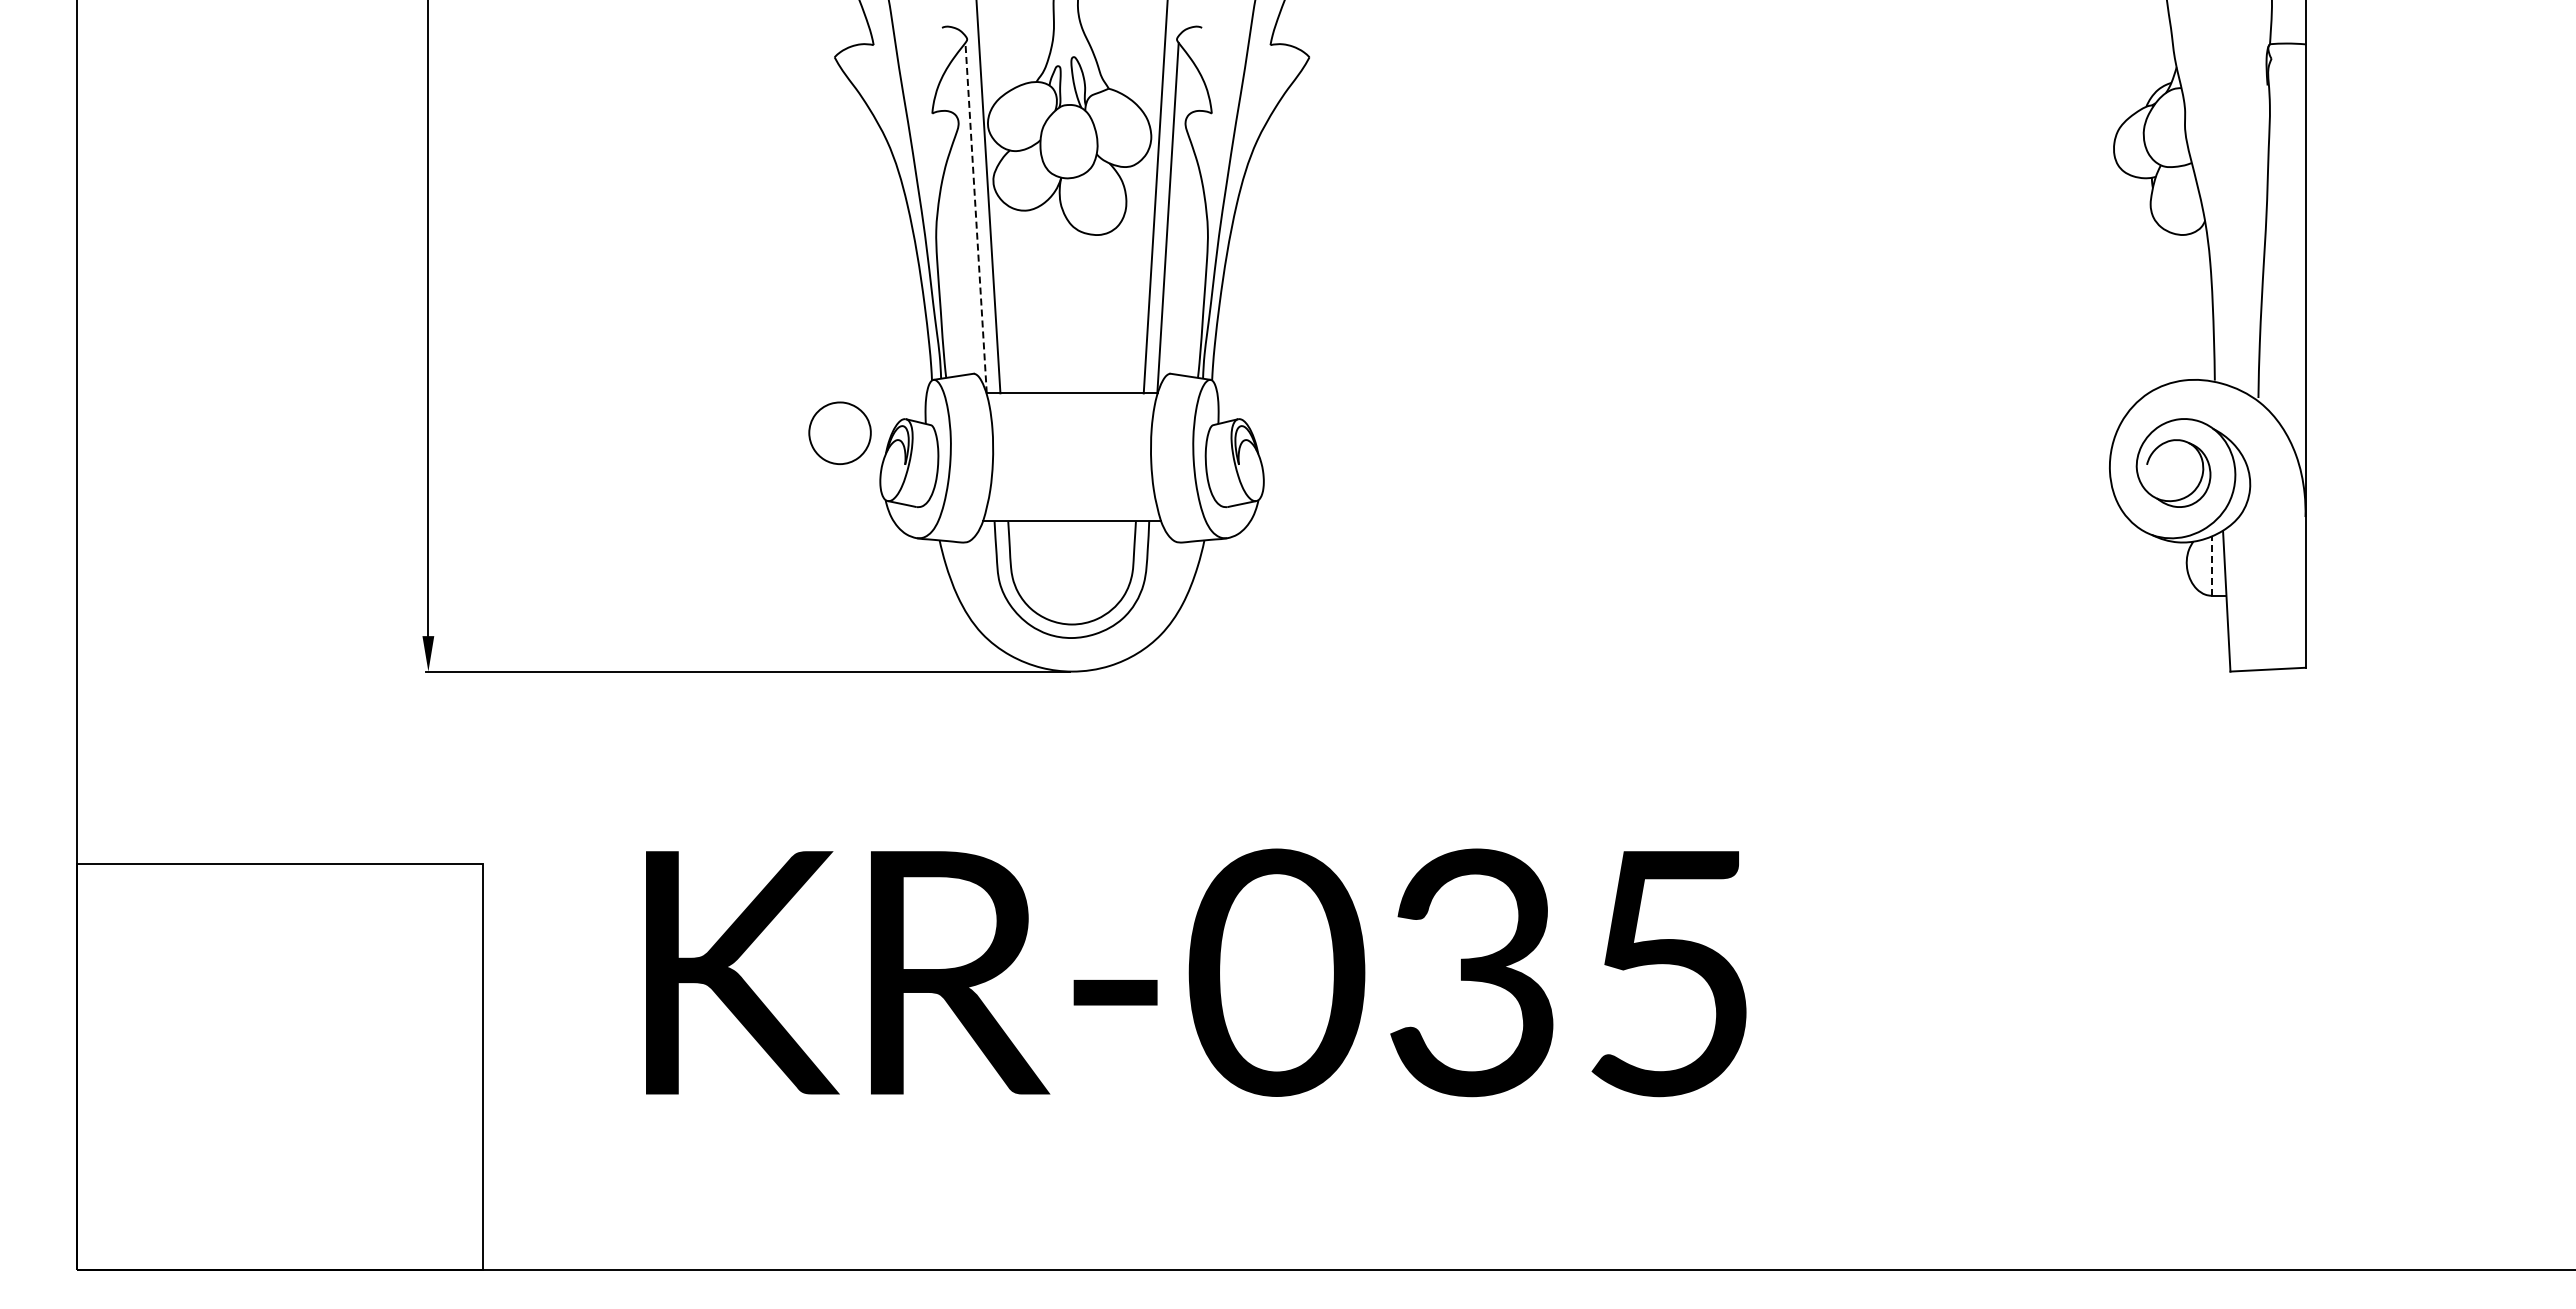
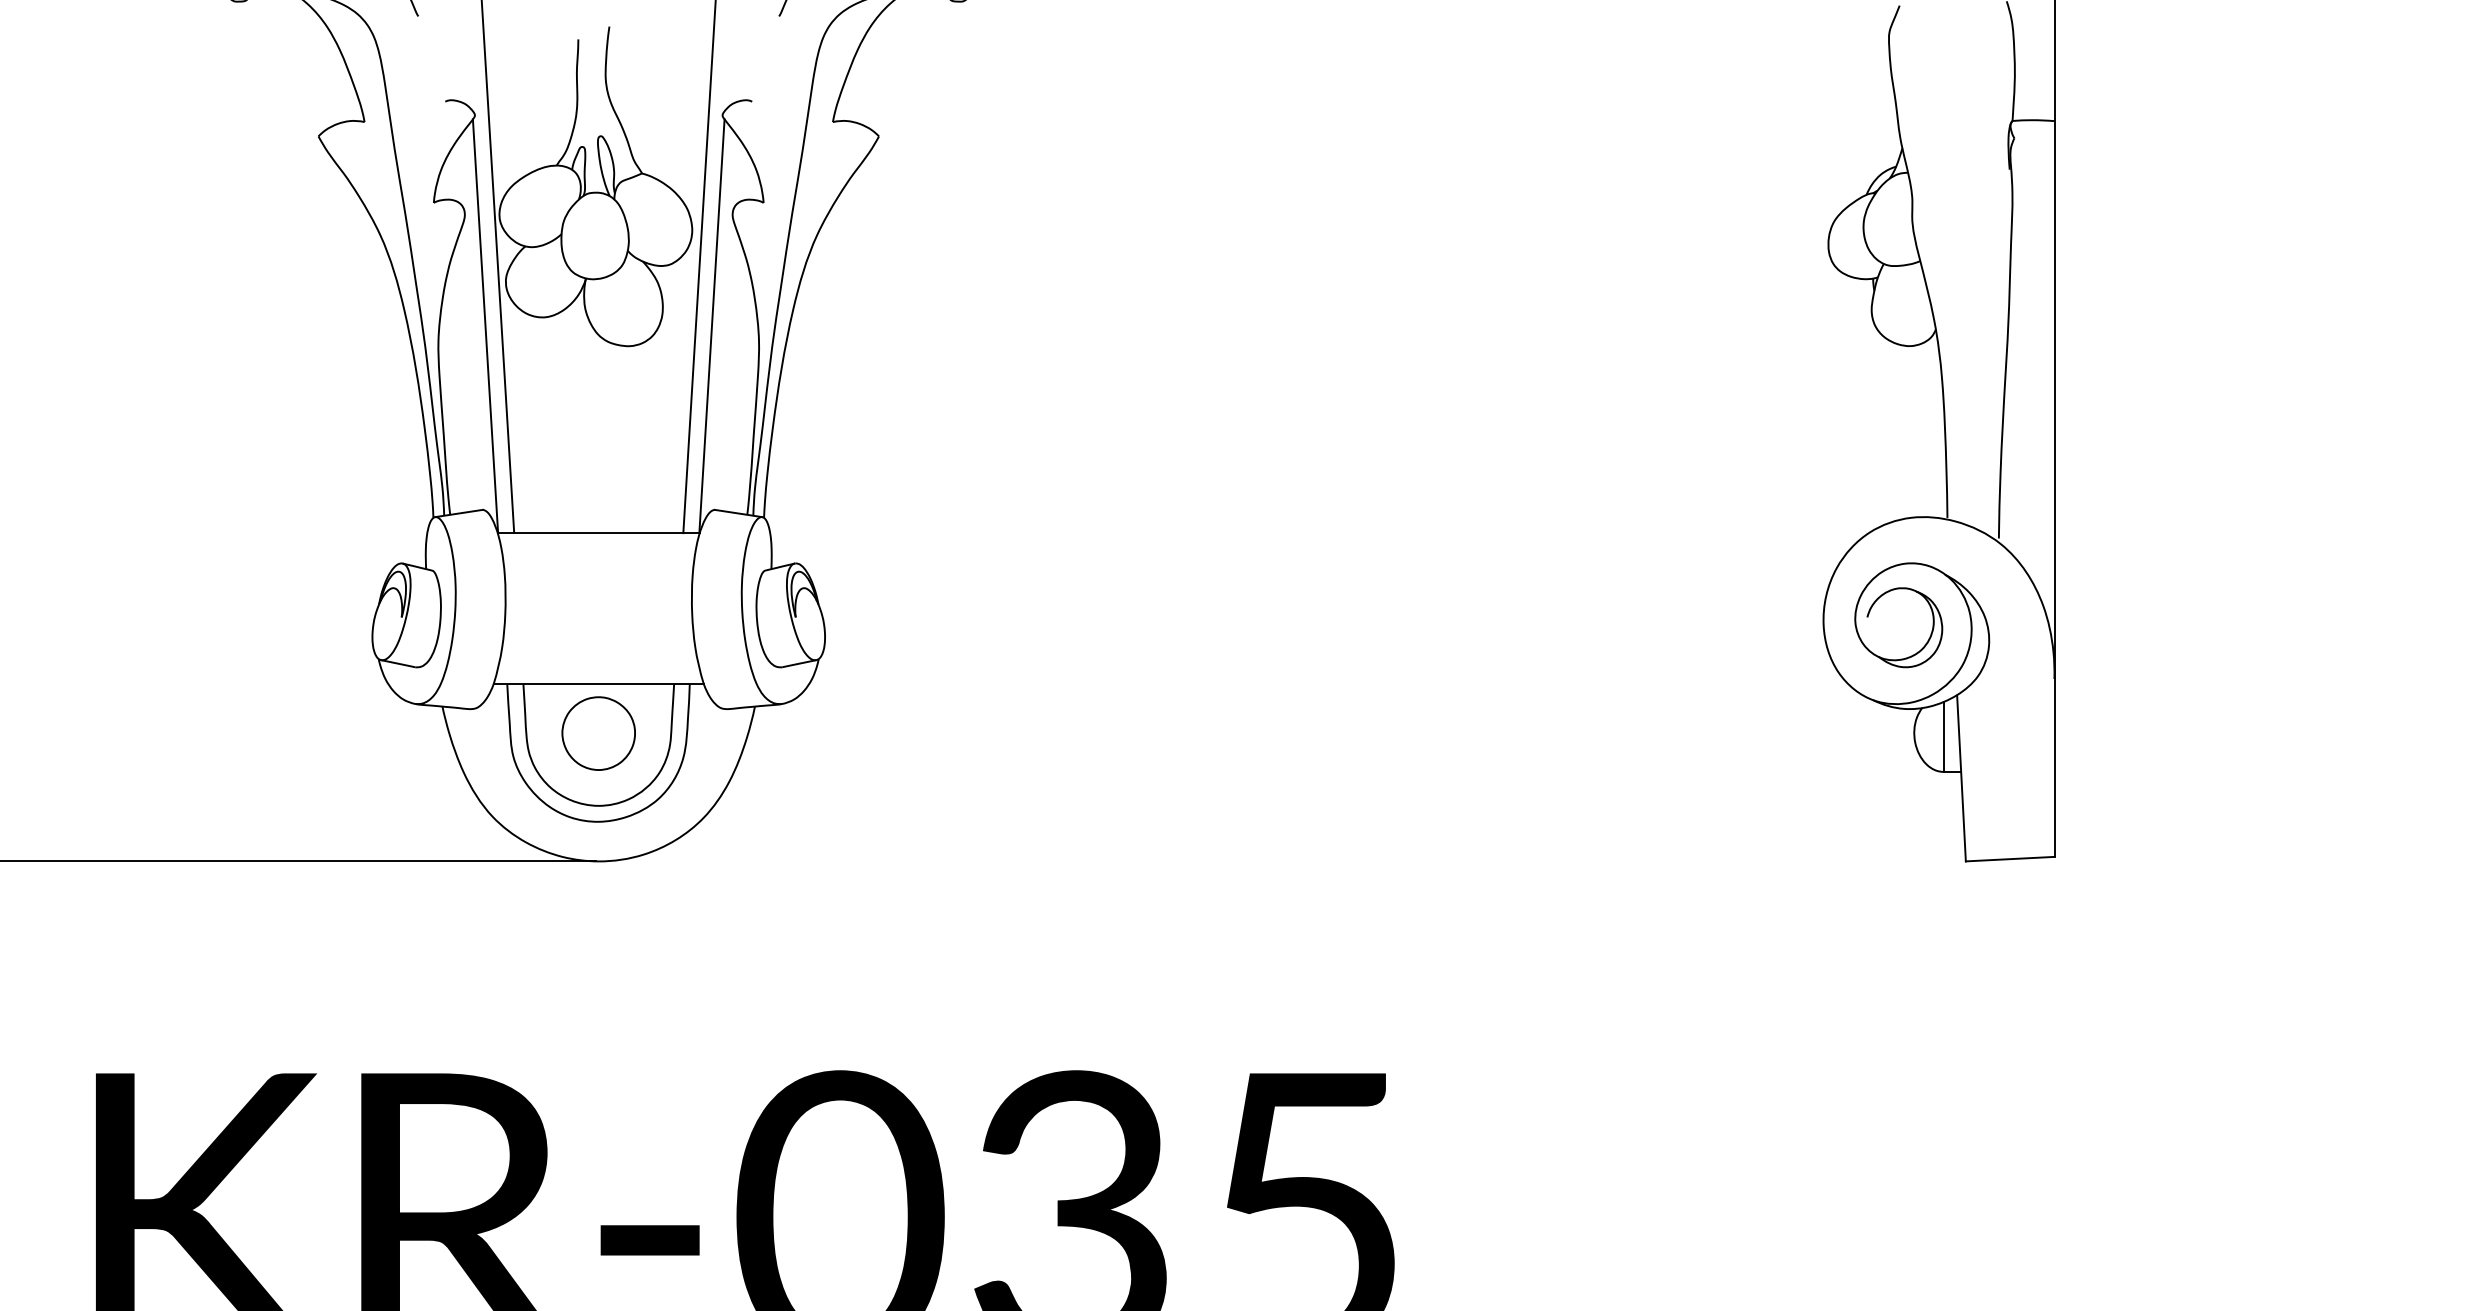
line: (976, 218) -> (485, 326), dashed -> solid
part: (839, 432) -> (598, 732), moved
line: (2211, 566) -> (1943, 737), dashed -> solid

